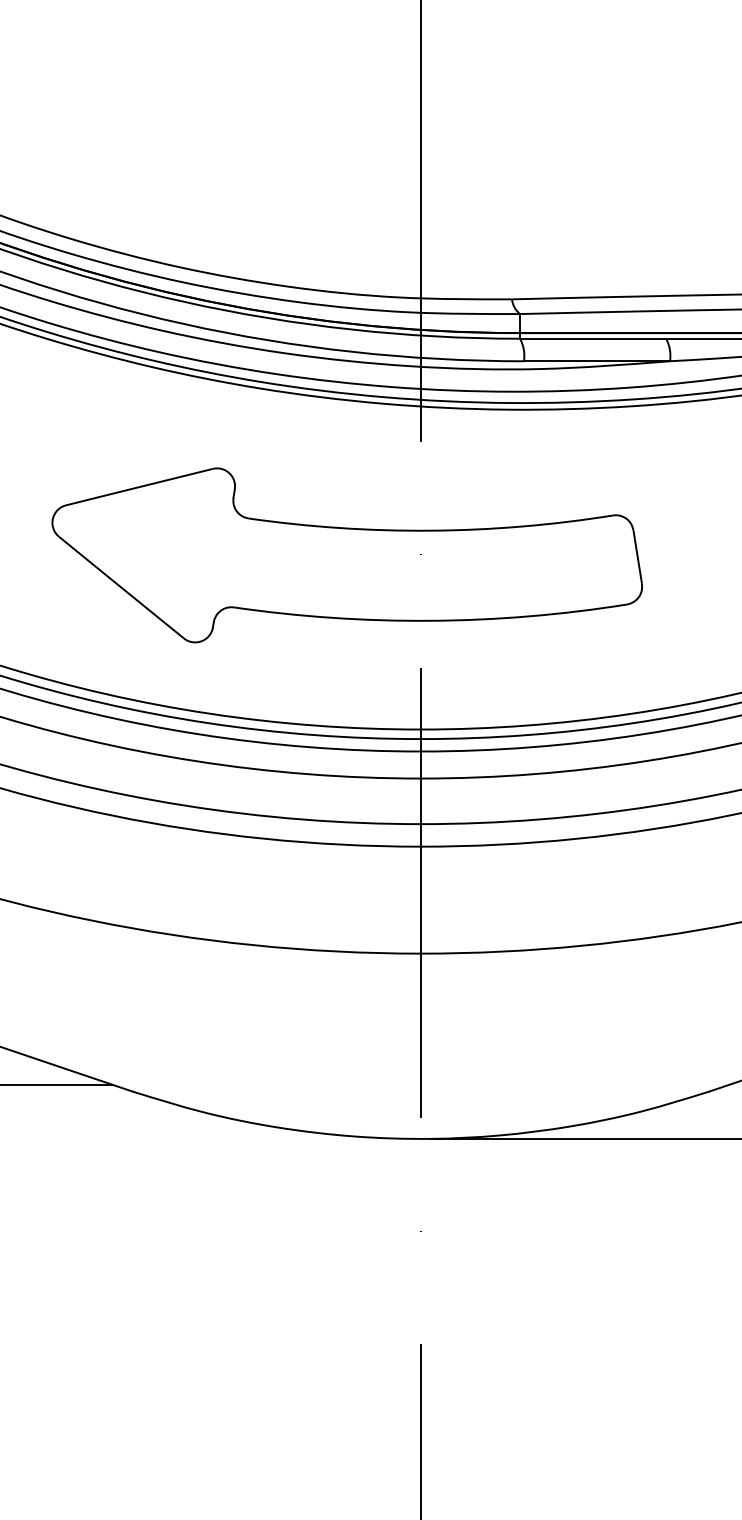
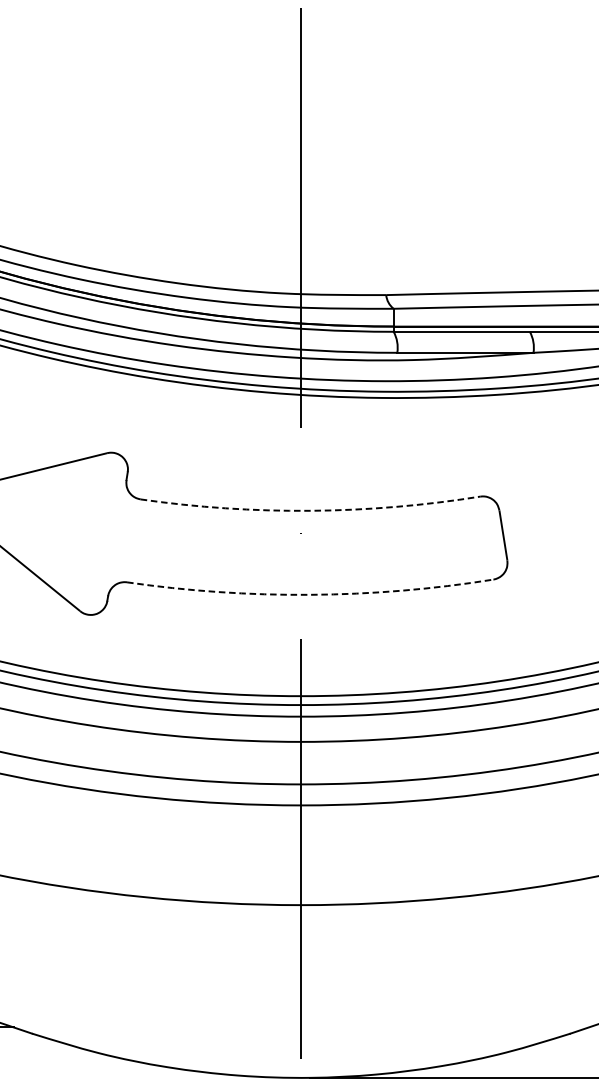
arc: (430, 530) -> (310, 510), solid -> dashed
arc: (430, 620) -> (310, 594), solid -> dashed

